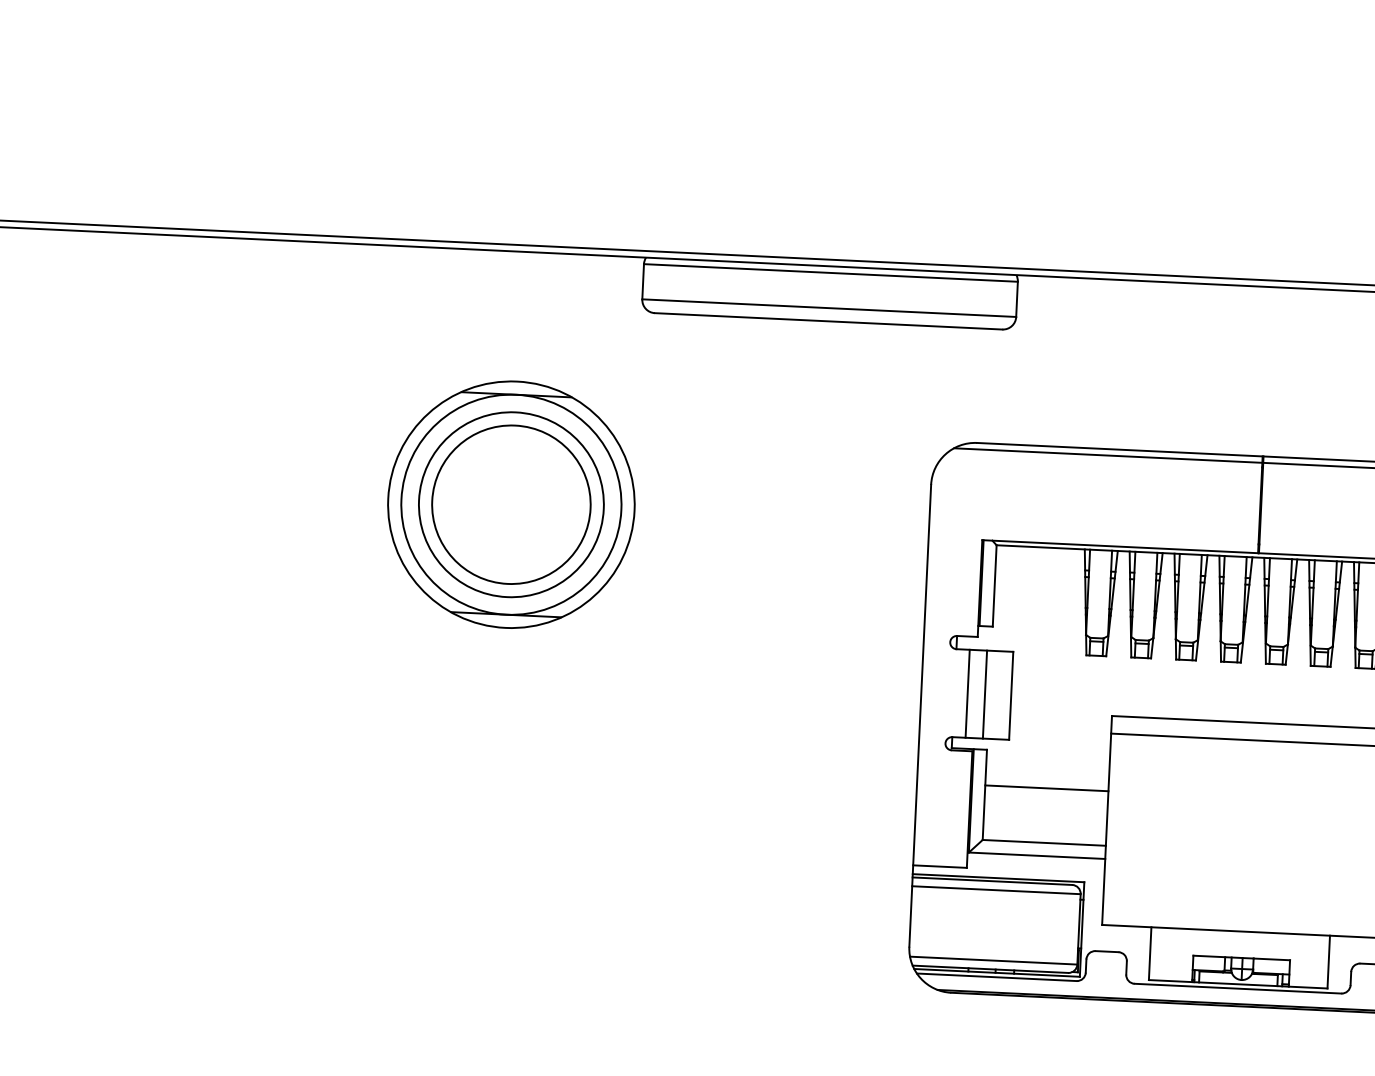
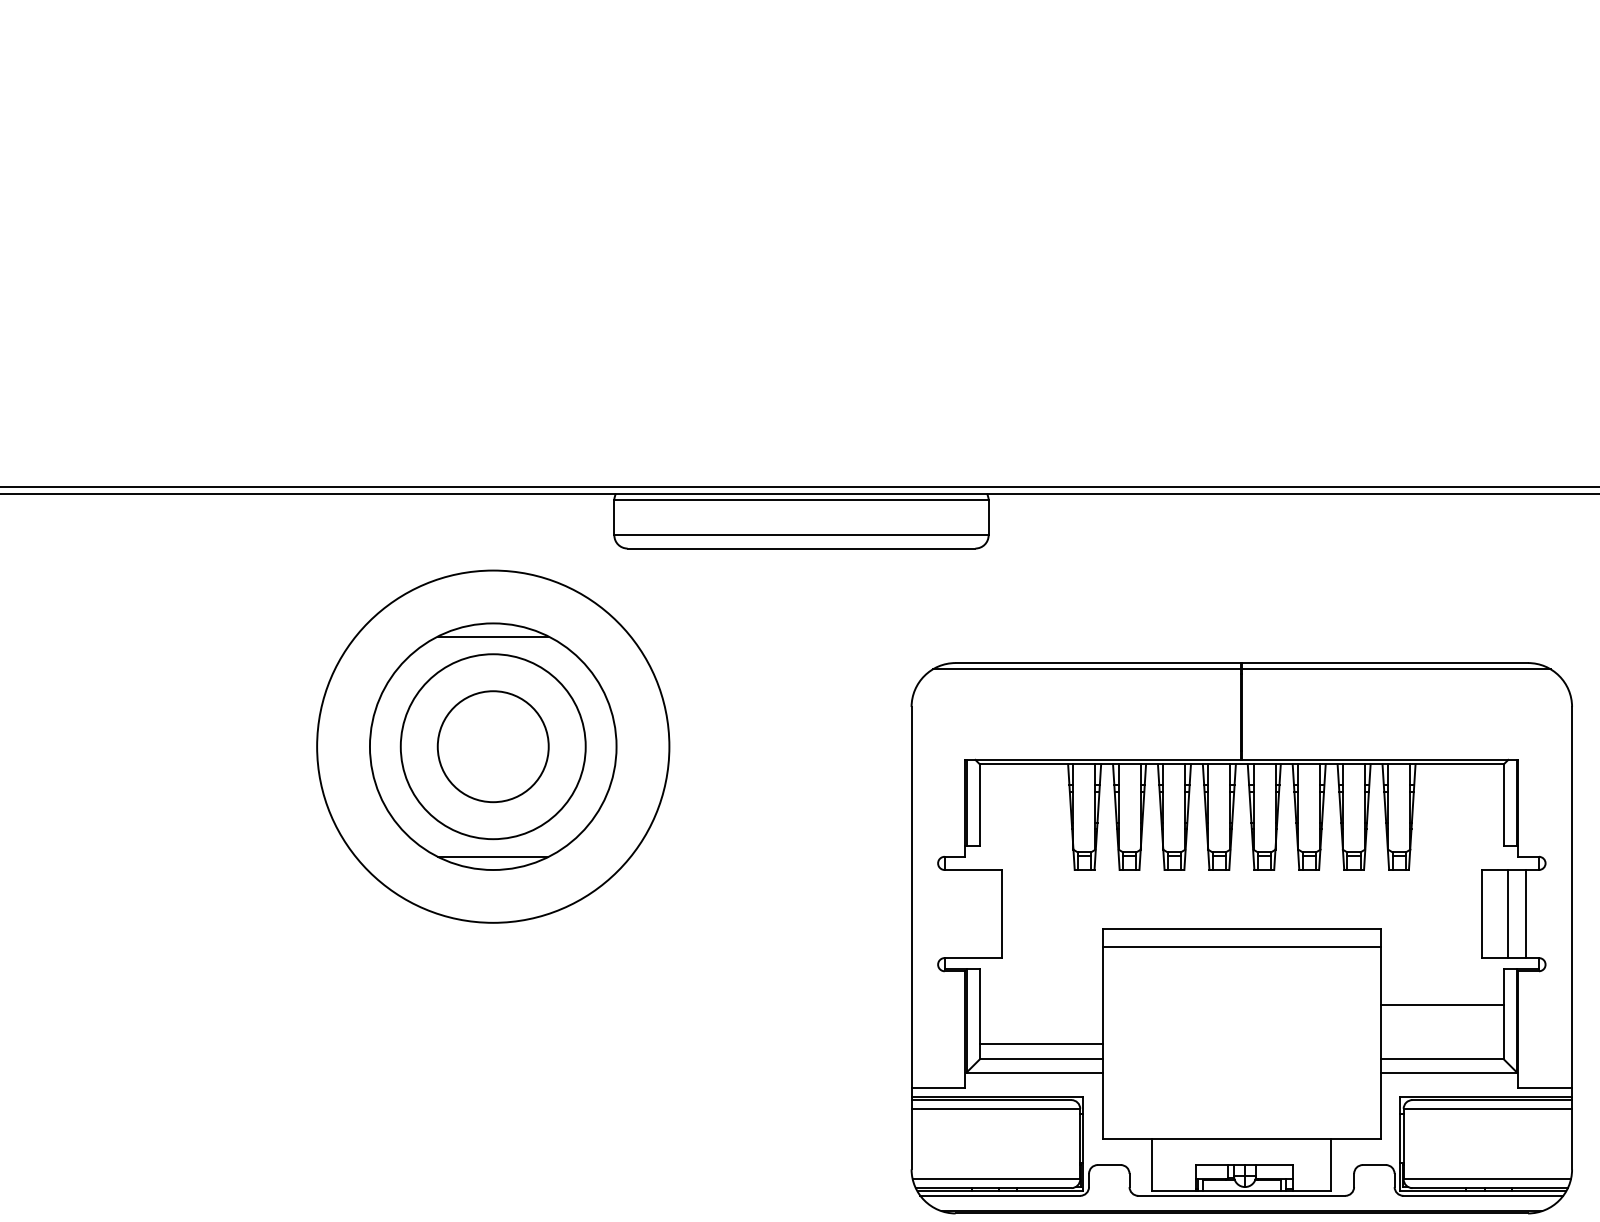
circle: (511, 504) -> (493, 746), size x0.7
circle: (511, 504) -> (493, 746), size x1.6
line: (967, 694) -> (957, 914), removed
line: (985, 695) -> (975, 914), removed
line: (1046, 788) -> (1041, 1043), moved

